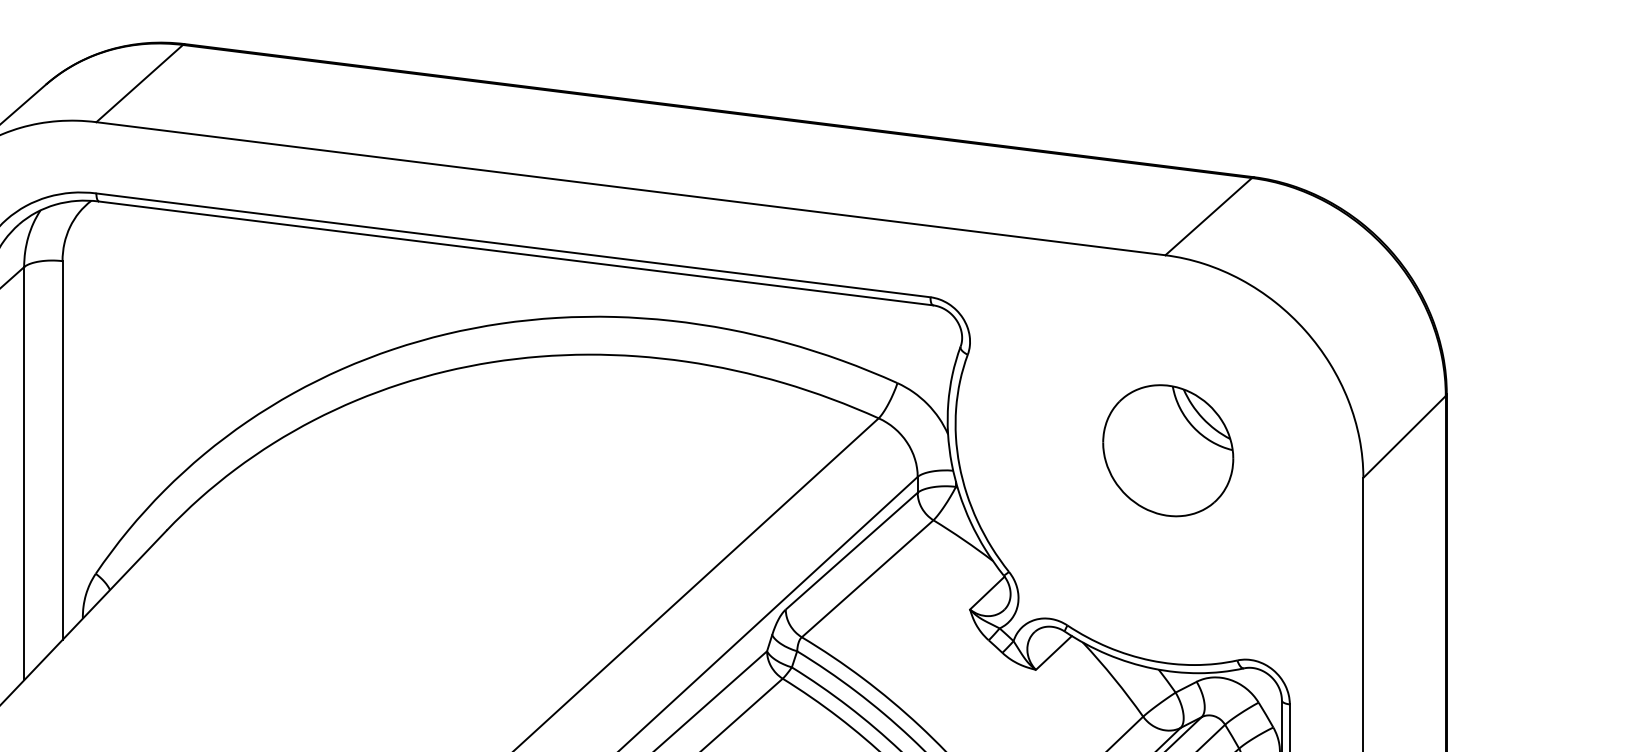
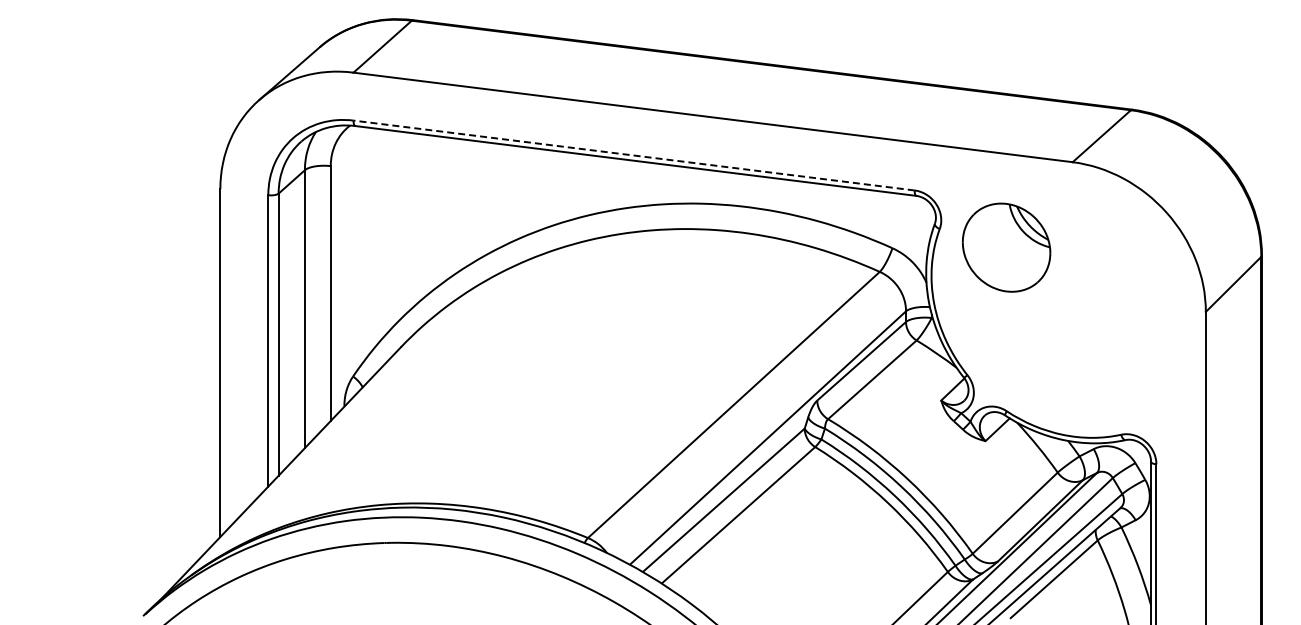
line: (514, 245) -> (634, 155), solid -> dashed
part: (1168, 450) -> (1006, 247), moved

